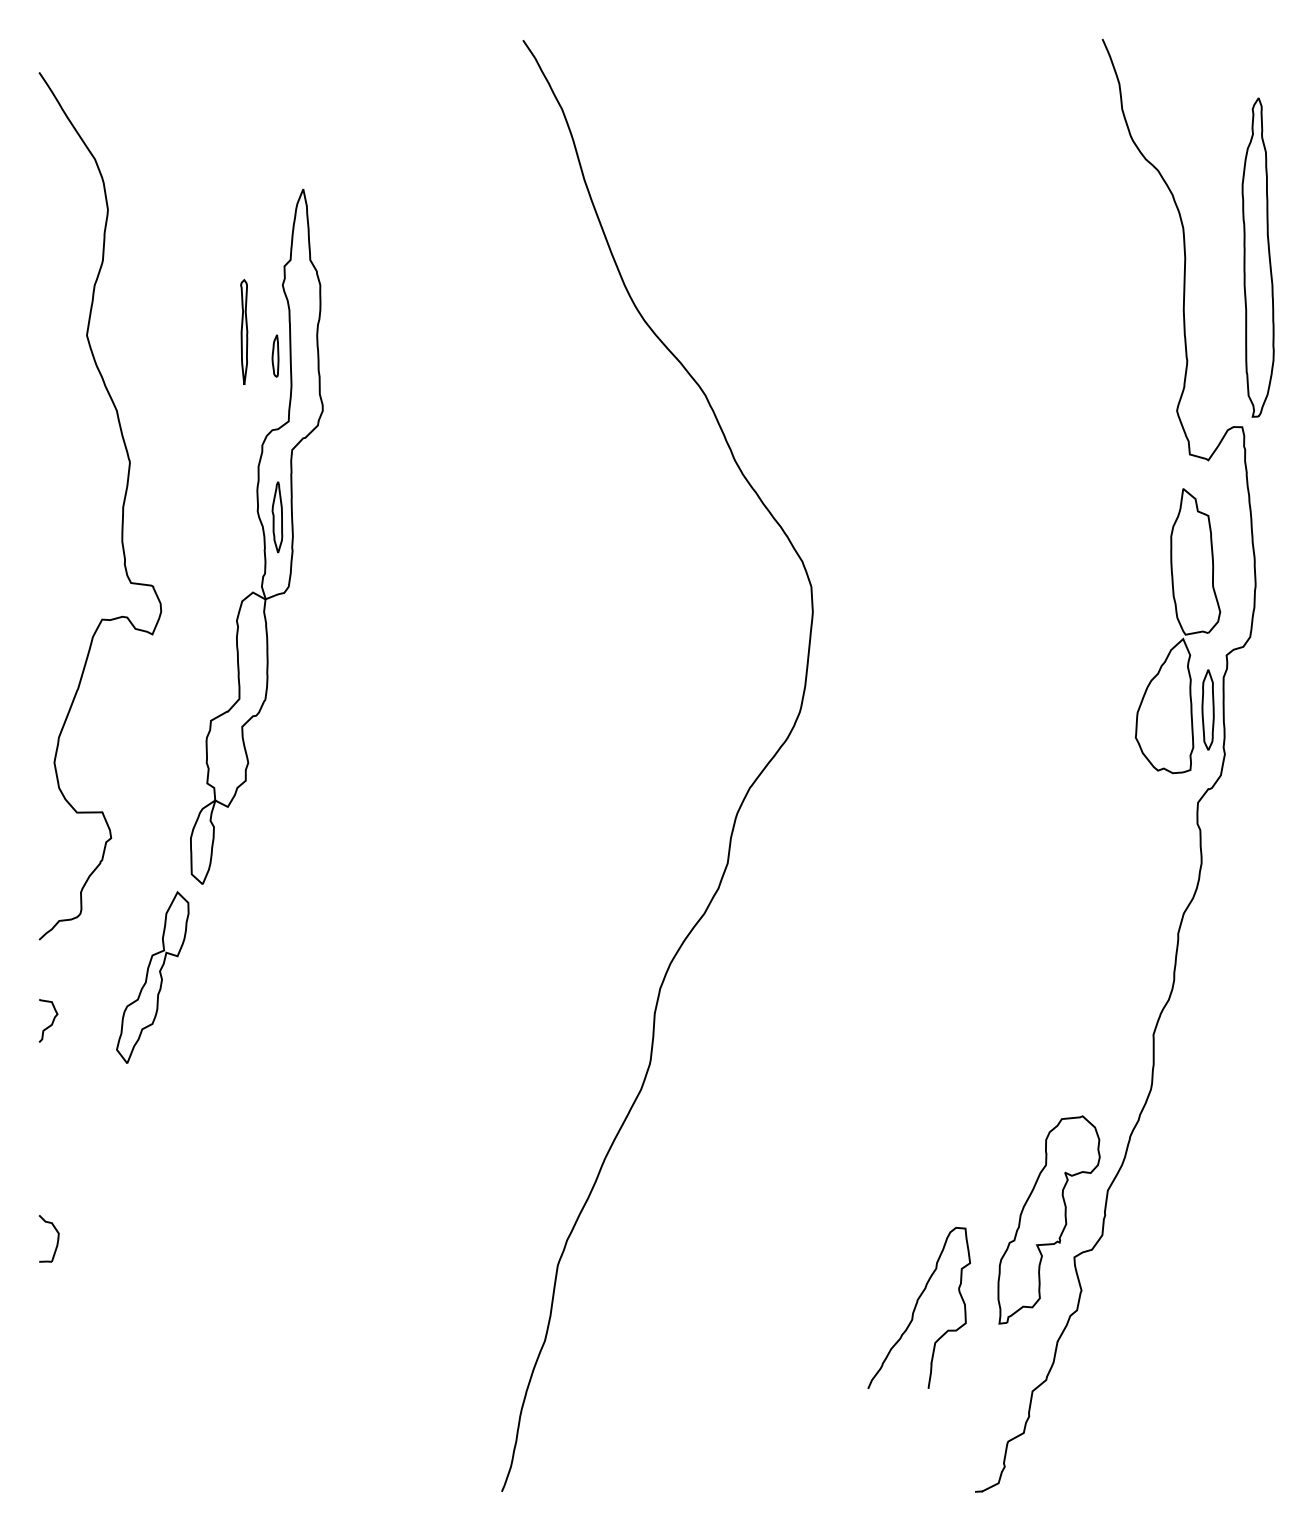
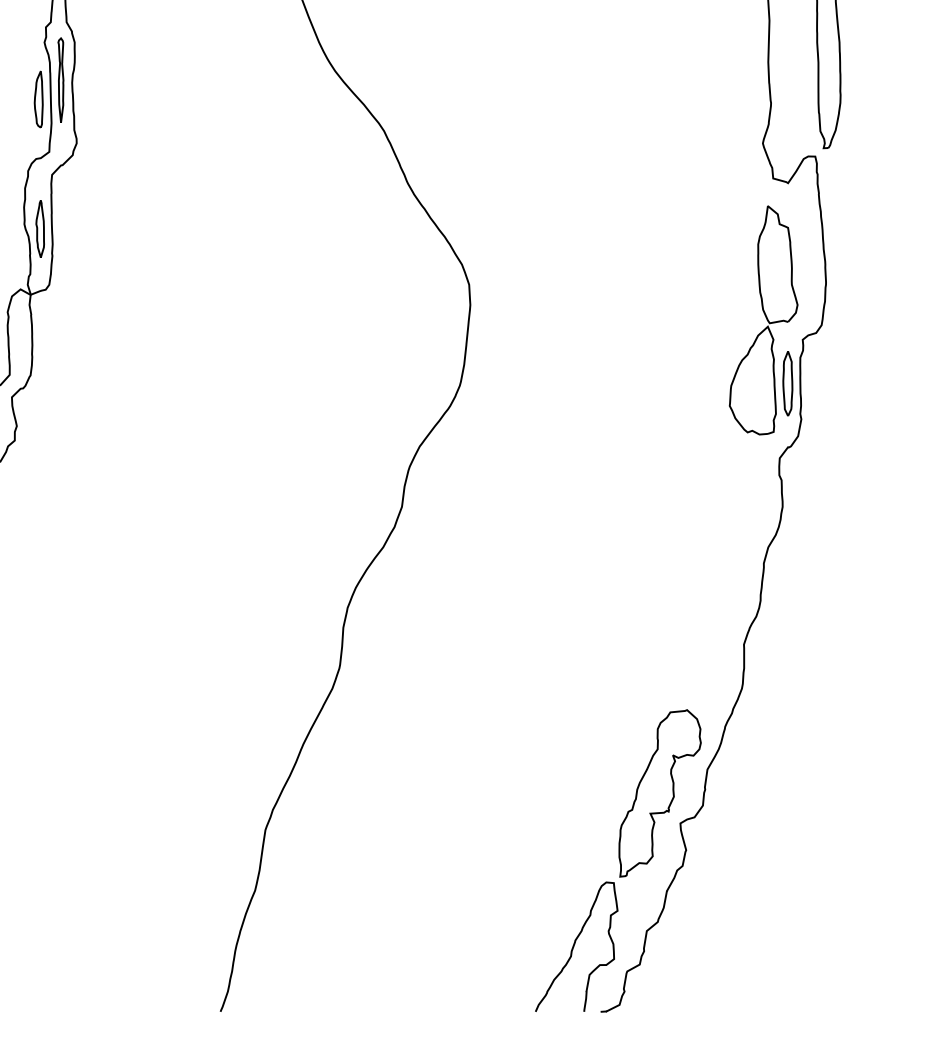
part: (244, 331) -> (61, 79), moved
part: (275, 355) -> (38, 98), size x1.67
curve: (916, 1307) -> (574, 946), moved

